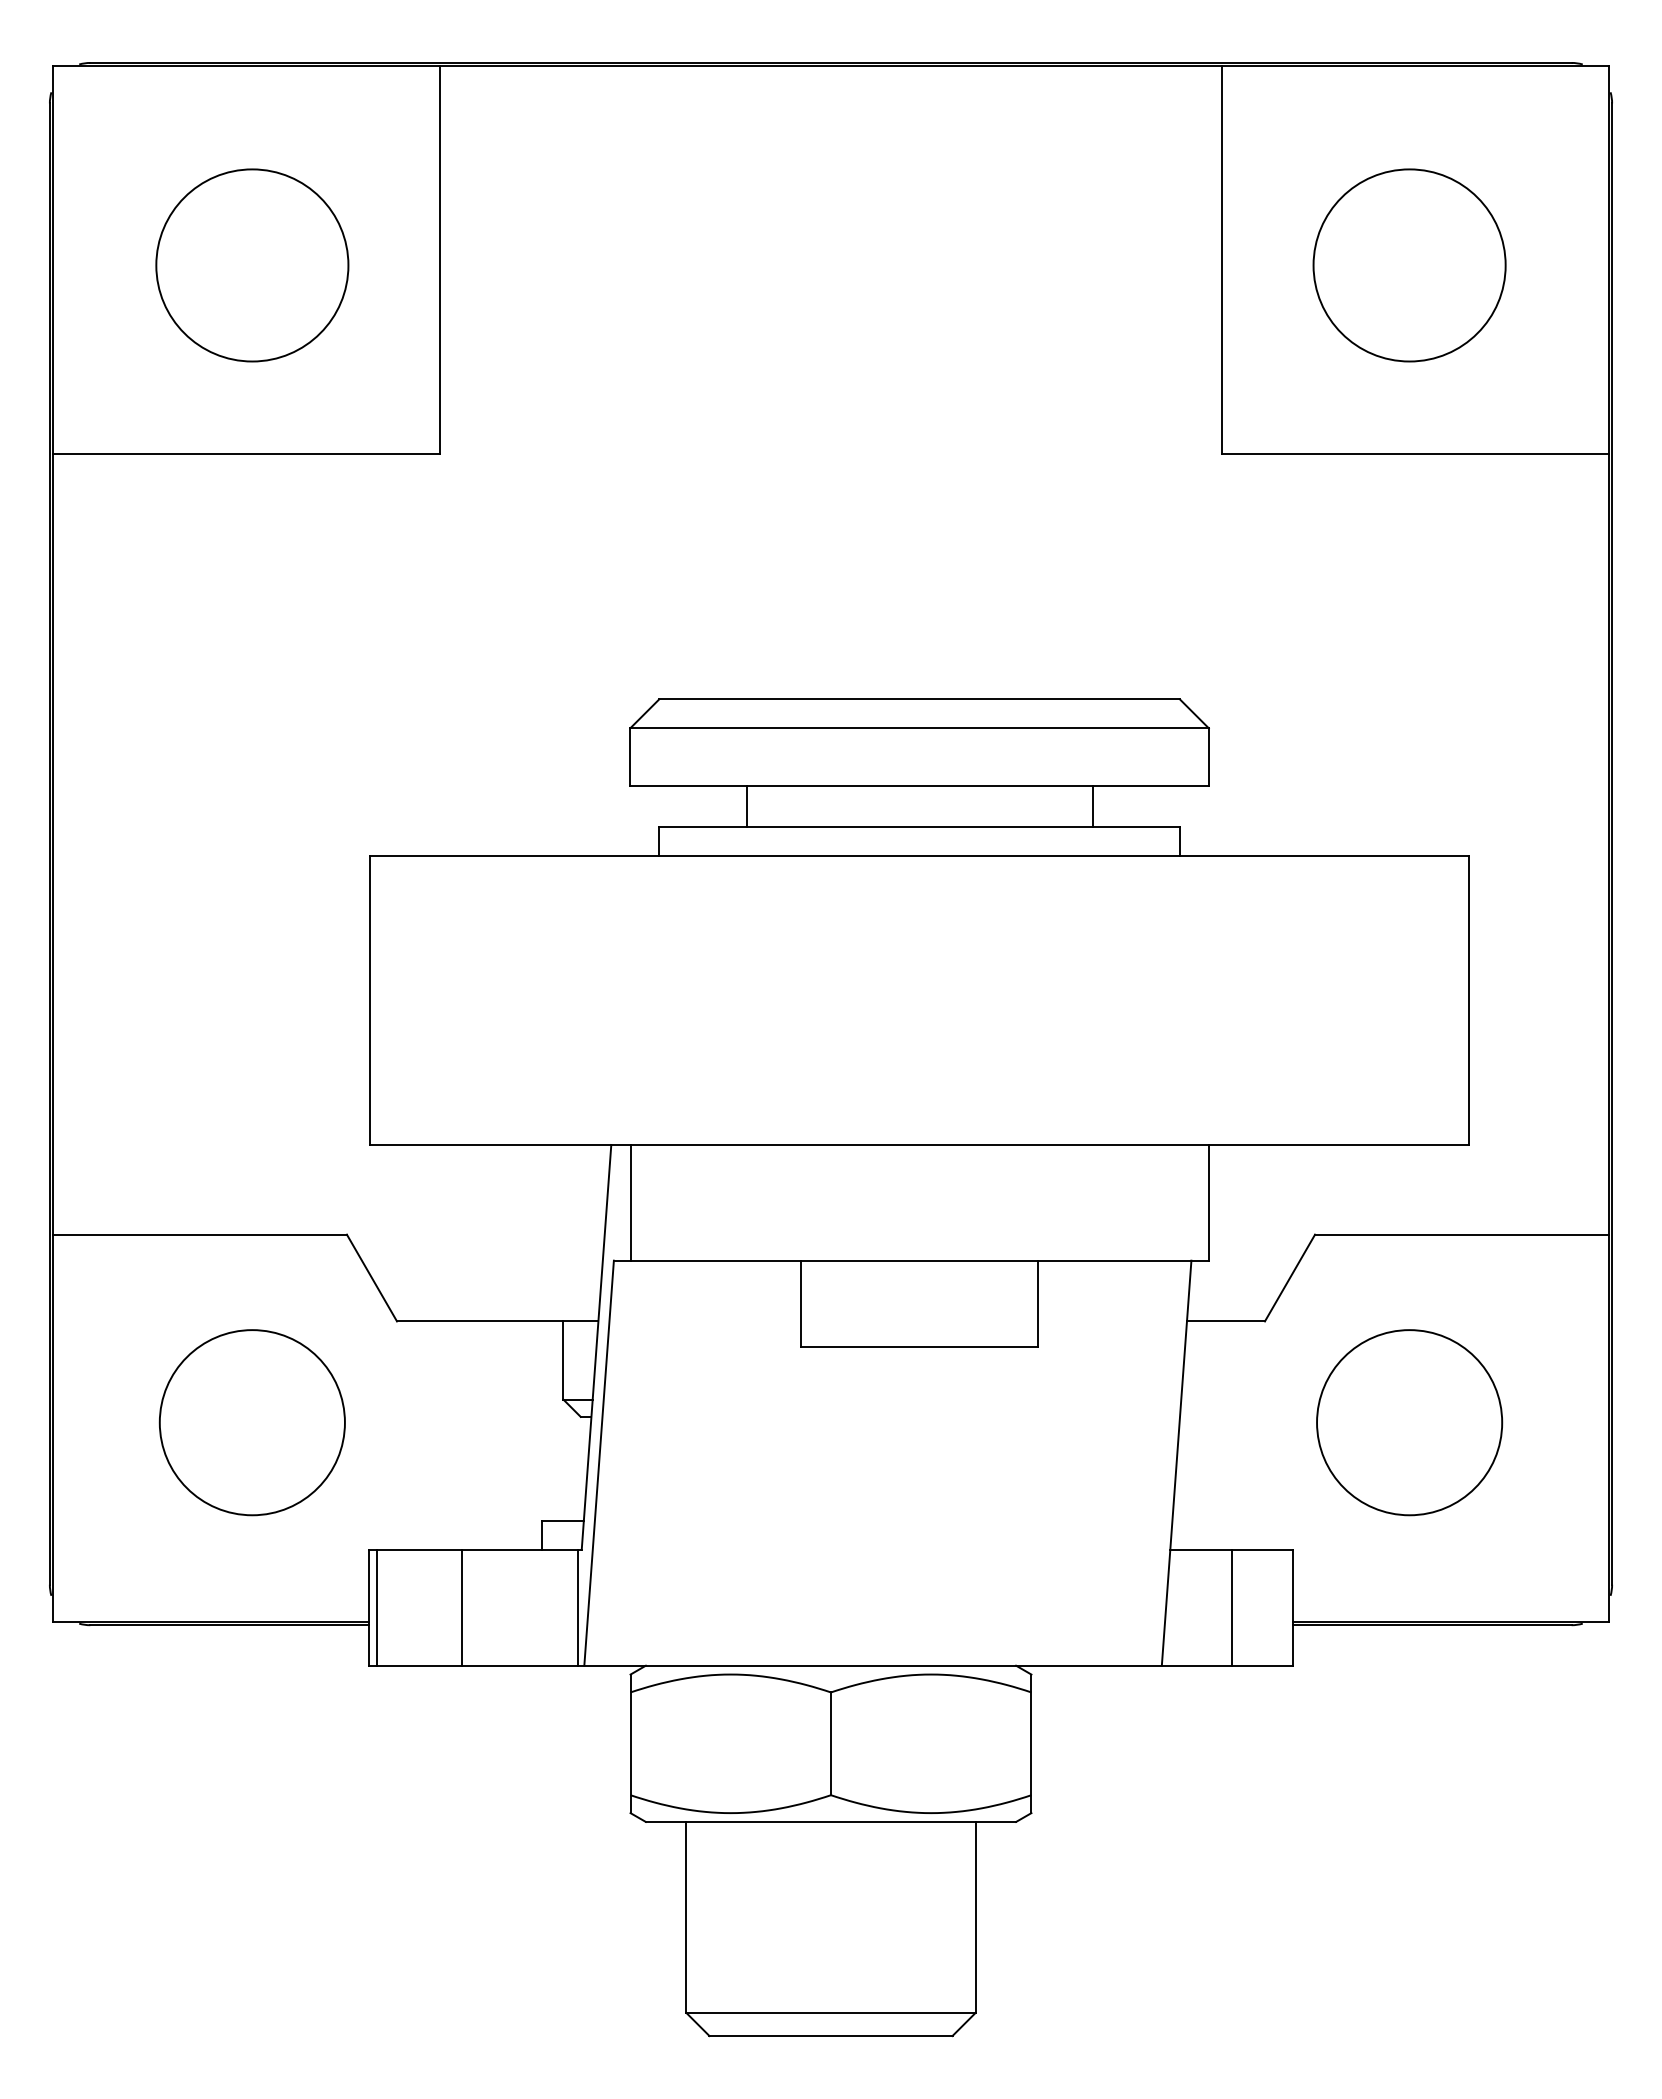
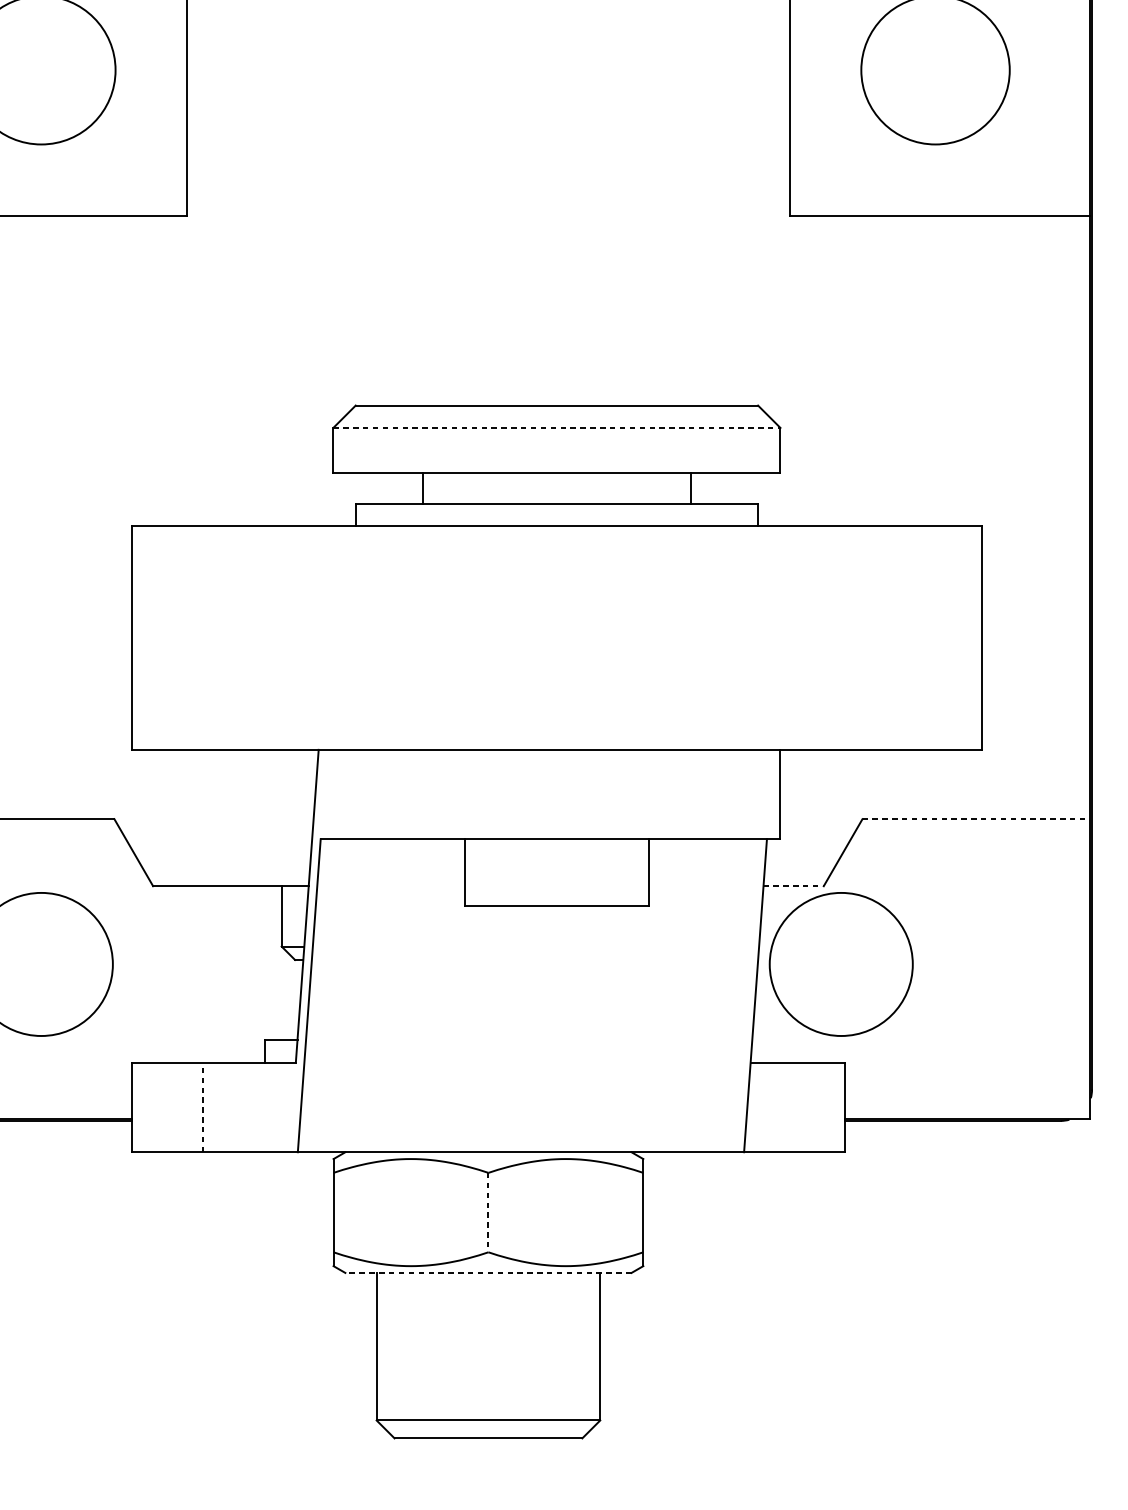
line: (920, 728) -> (557, 428), solid -> dashed
line: (630, 1202) -> (333, 794), removed
line: (1462, 1234) -> (976, 819), solid -> dashed
line: (1225, 1321) -> (793, 886), solid -> dashed
circle: (1409, 1422) -> (841, 964), moved
line: (377, 1607) -> (138, 1107), removed
line: (461, 1607) -> (202, 1107), solid -> dashed
line: (577, 1607) -> (292, 1107), removed
line: (1231, 1607) -> (797, 1107), removed
line: (831, 1744) -> (488, 1213), solid -> dashed
line: (830, 1821) -> (488, 1272), solid -> dashed

